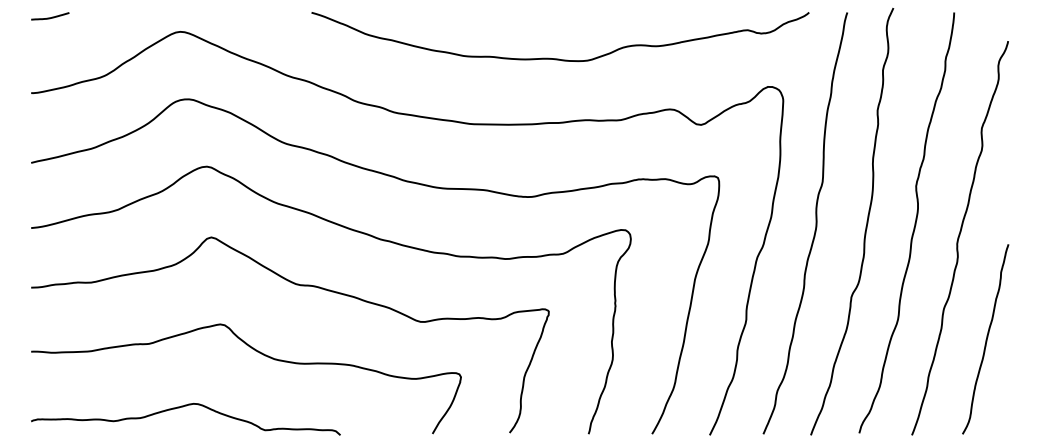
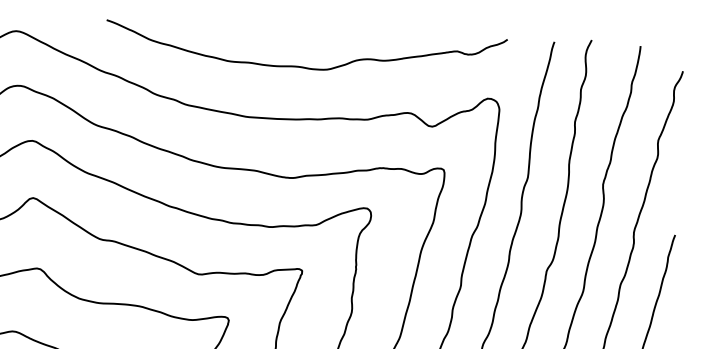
curve: (559, 58) -> (304, 66), moved

